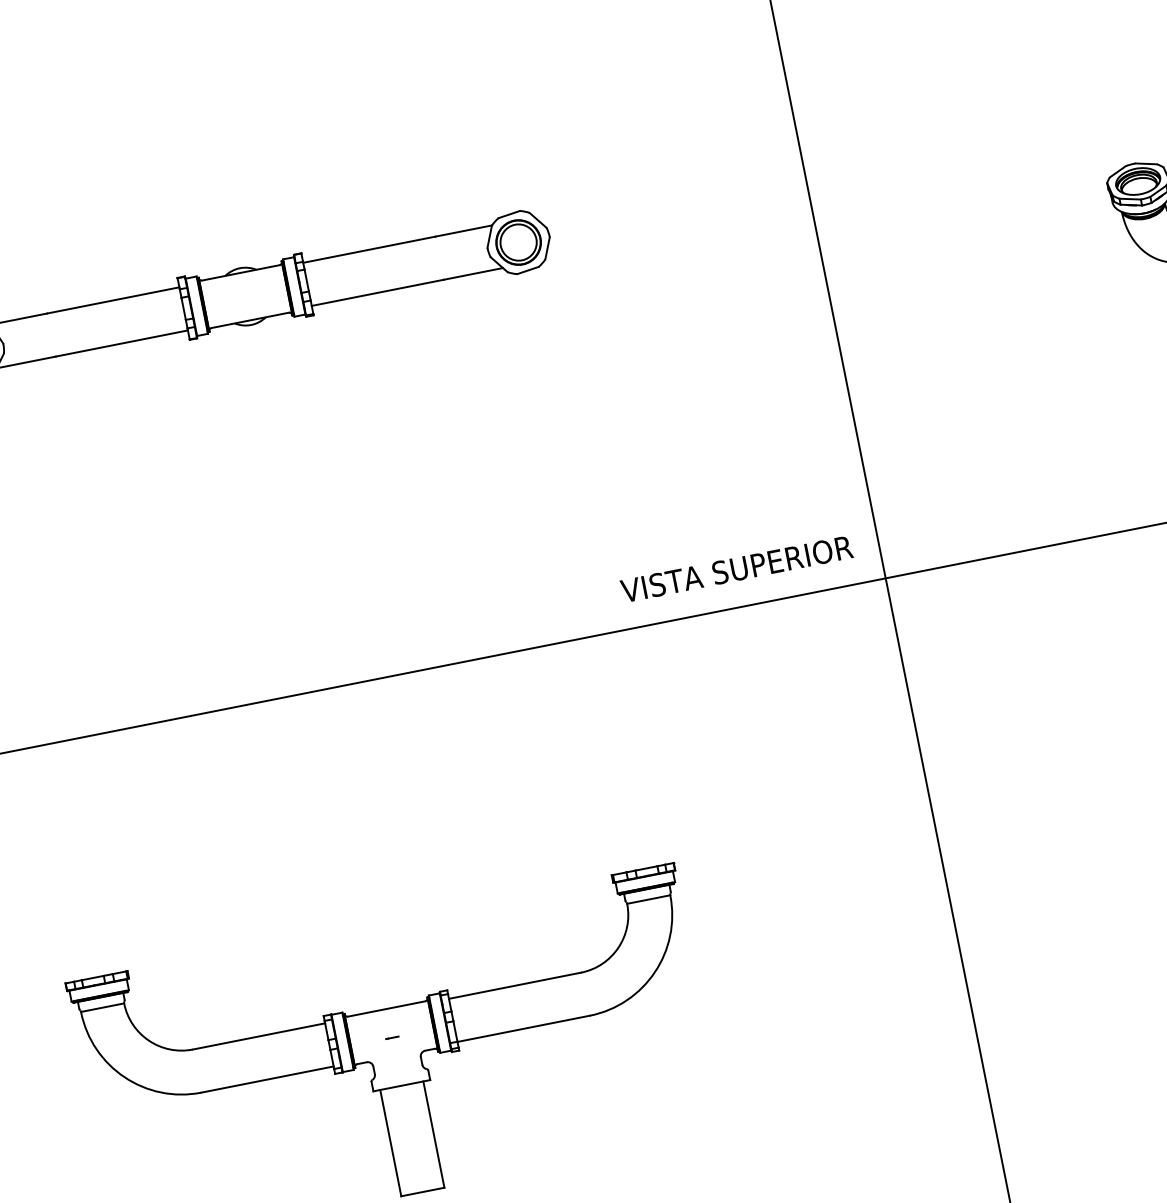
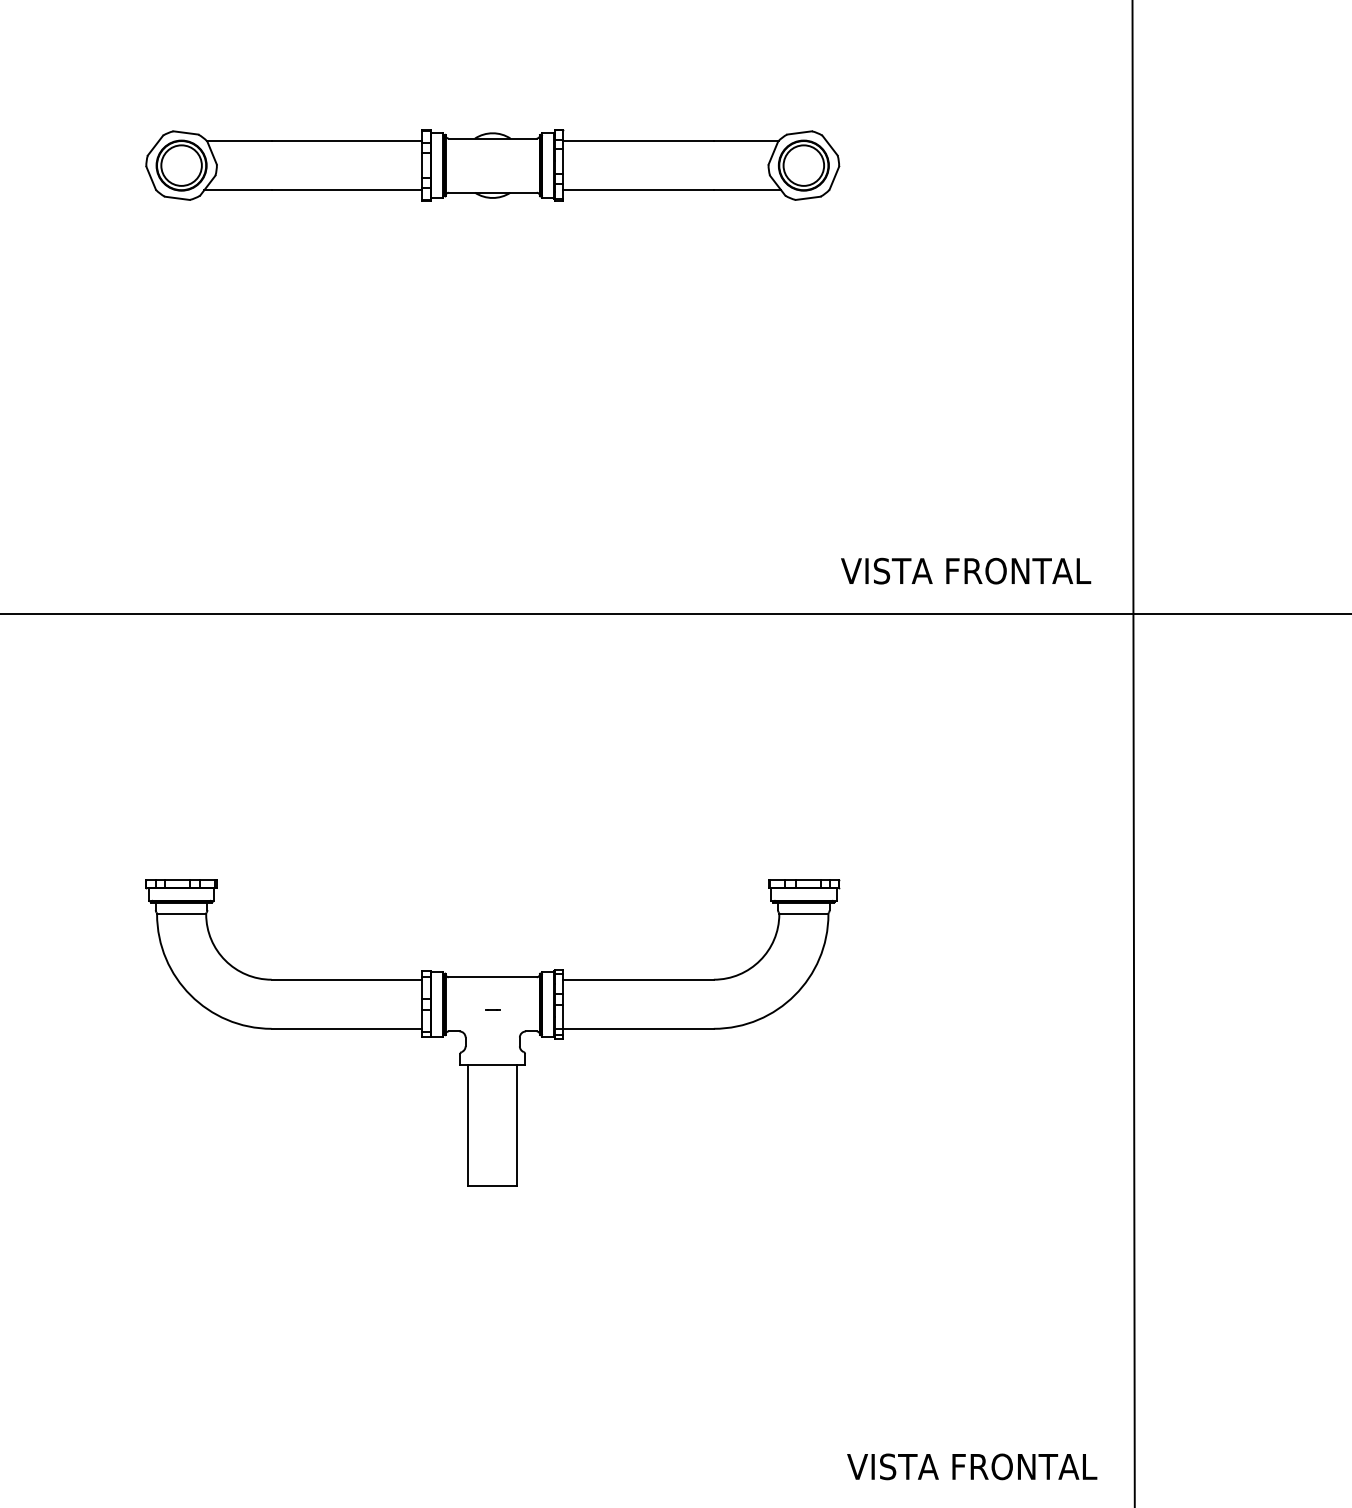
text: (782, 559) -> (1024, 570), VISTA SUPERIOR -> VISTA FRONTAL

